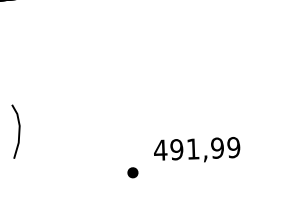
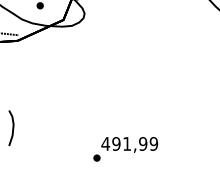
part: (132, 171) -> (96, 157), moved

